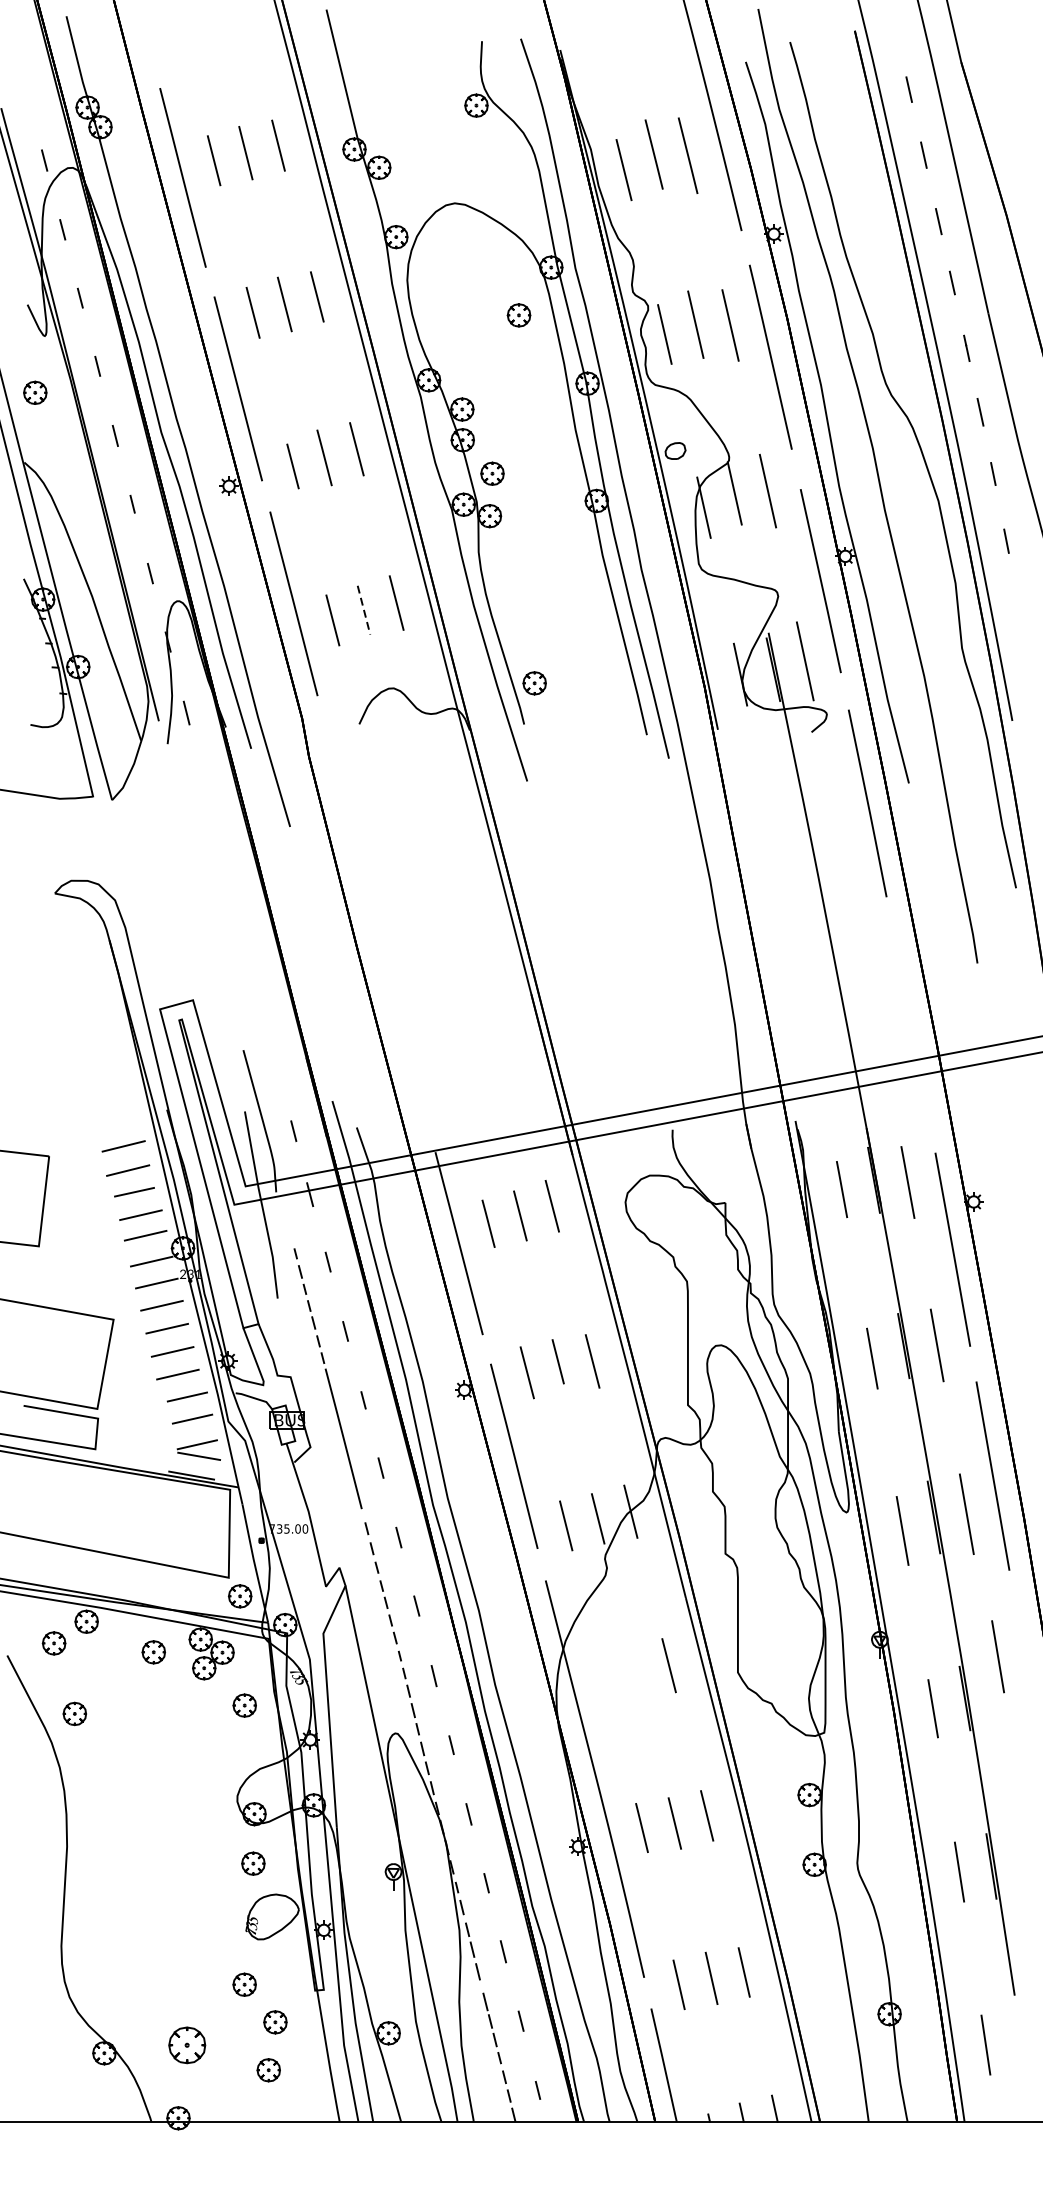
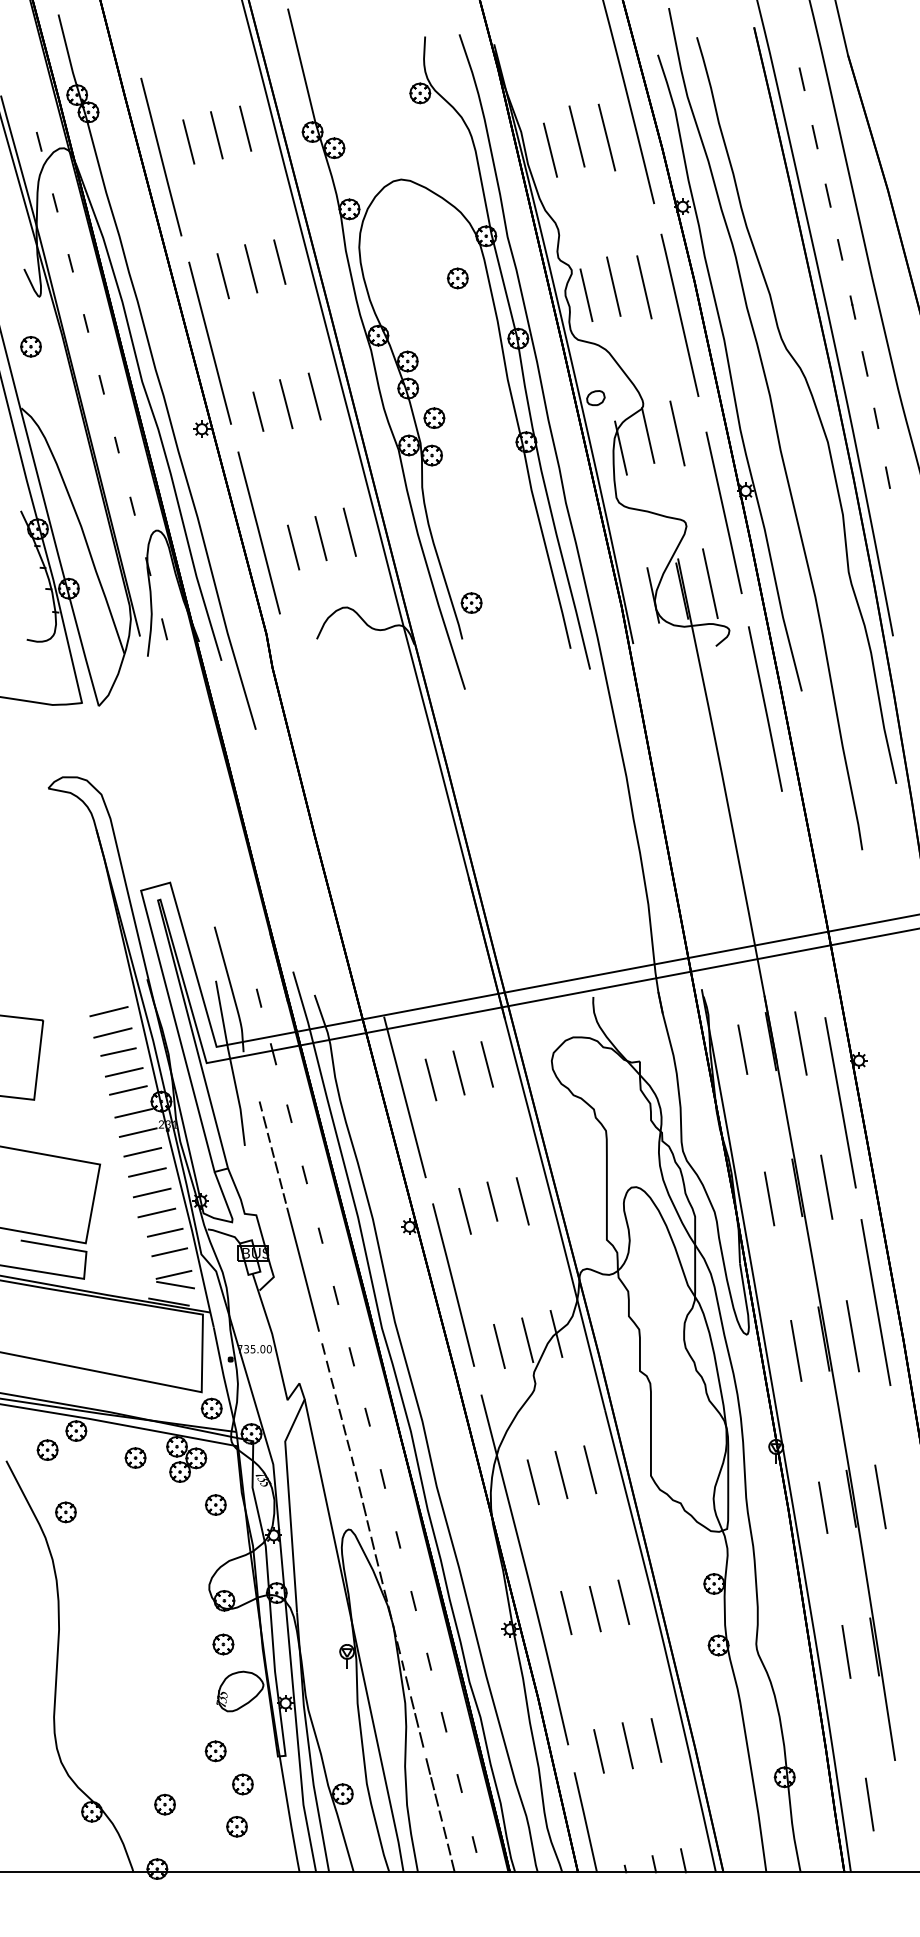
line: (364, 611) -> (321, 539), dashed -> solid
line: (998, 1656) -> (880, 1496), moved
line: (636, 1671) -> (561, 1474), added
line: (603, 1680) -> (532, 1482), added
part: (186, 2045) -> (164, 1804), size x0.62

